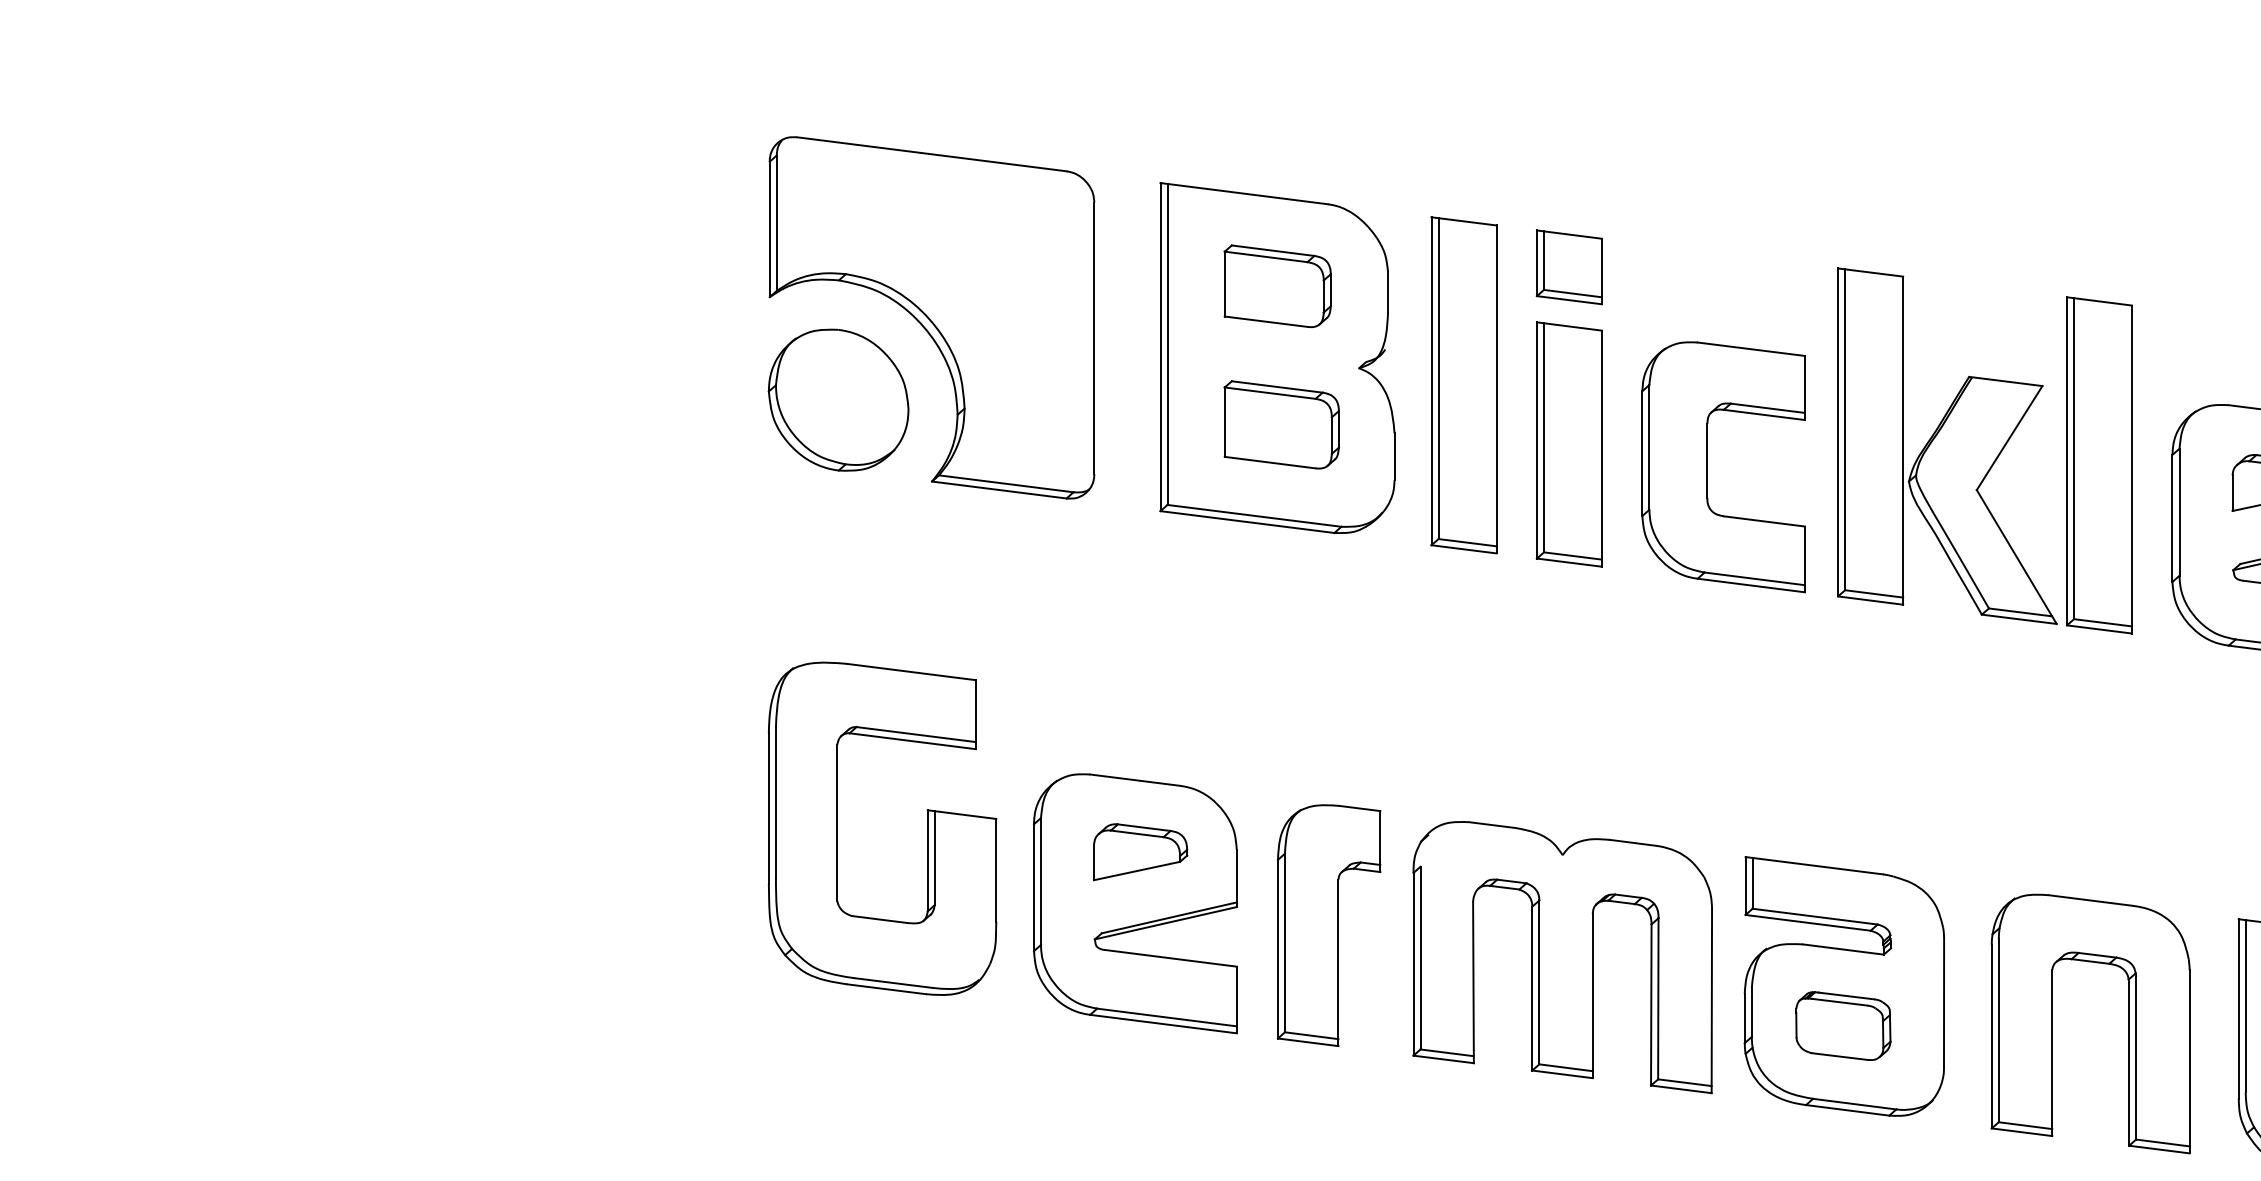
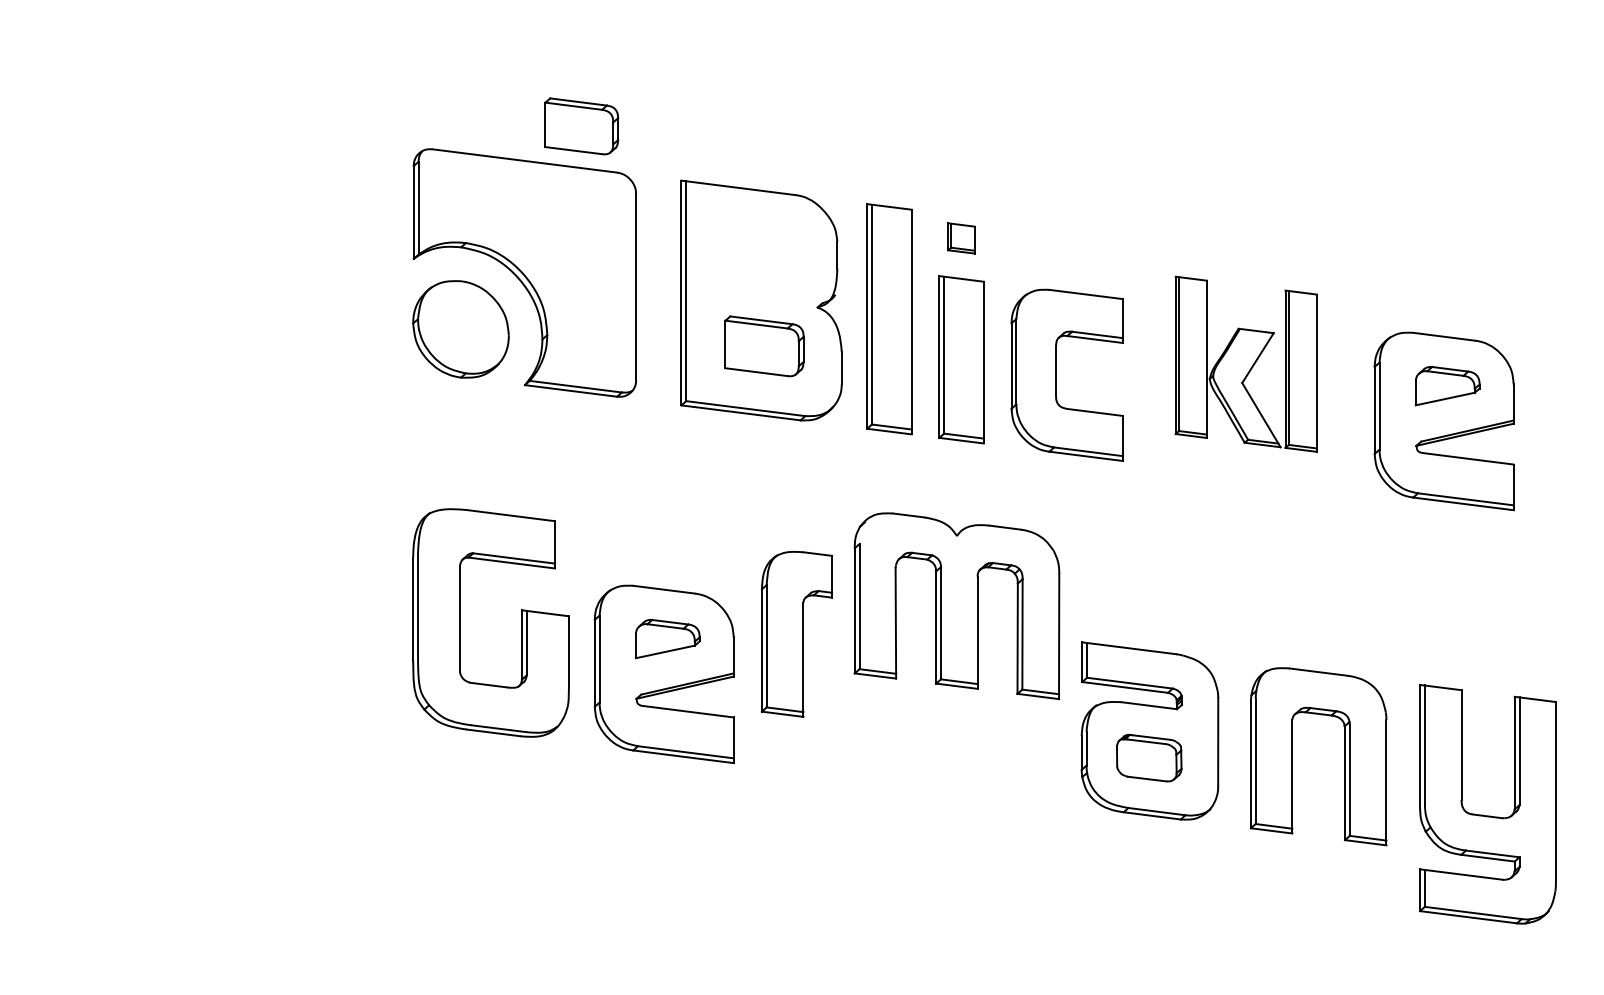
part: (1569, 267) -> (961, 238), size x0.6
part: (1277, 286) -> (581, 126), moved
part: (1983, 451) -> (1245, 364), size x0.7
part: (1328, 925) -> (796, 634), moved
part: (1561, 957) -> (956, 606), moved

